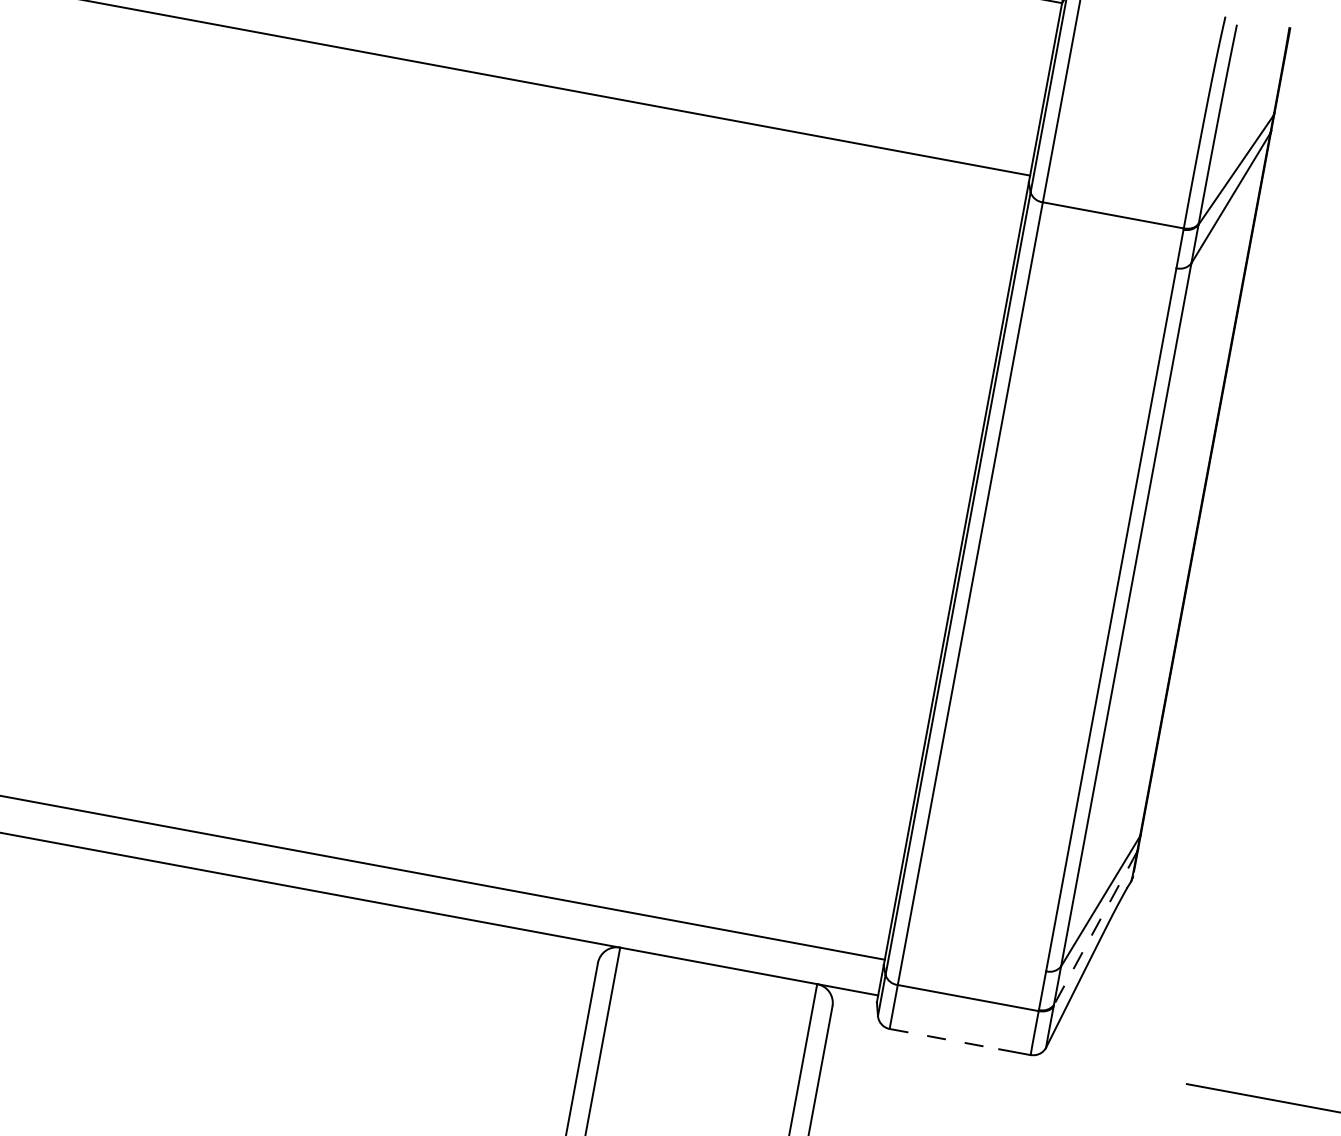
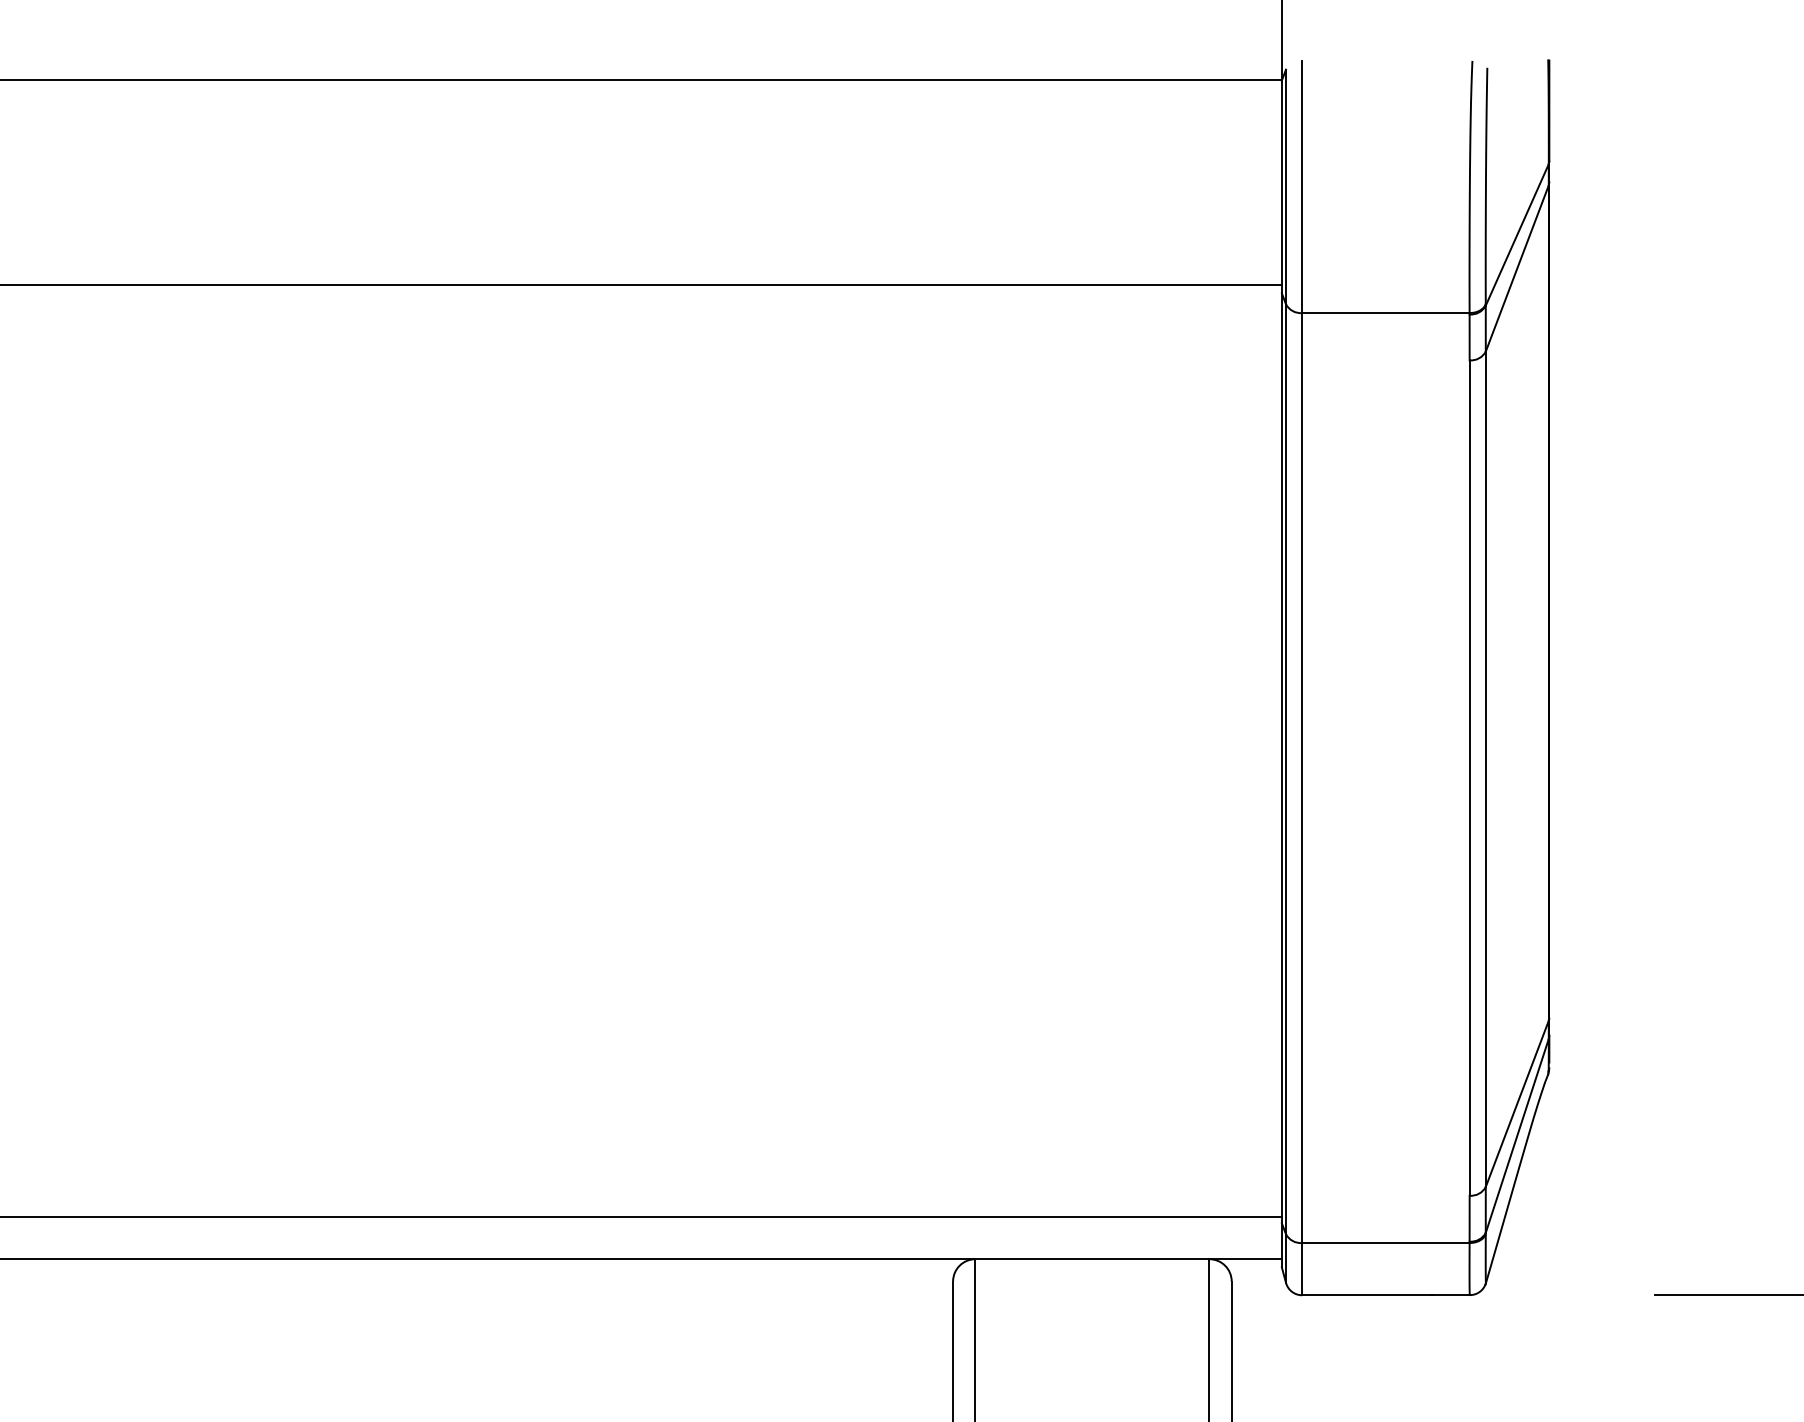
line: (1095, 928) -> (1517, 1135), dashed -> solid
line: (944, 1039) -> (1367, 1295), dashed -> solid

